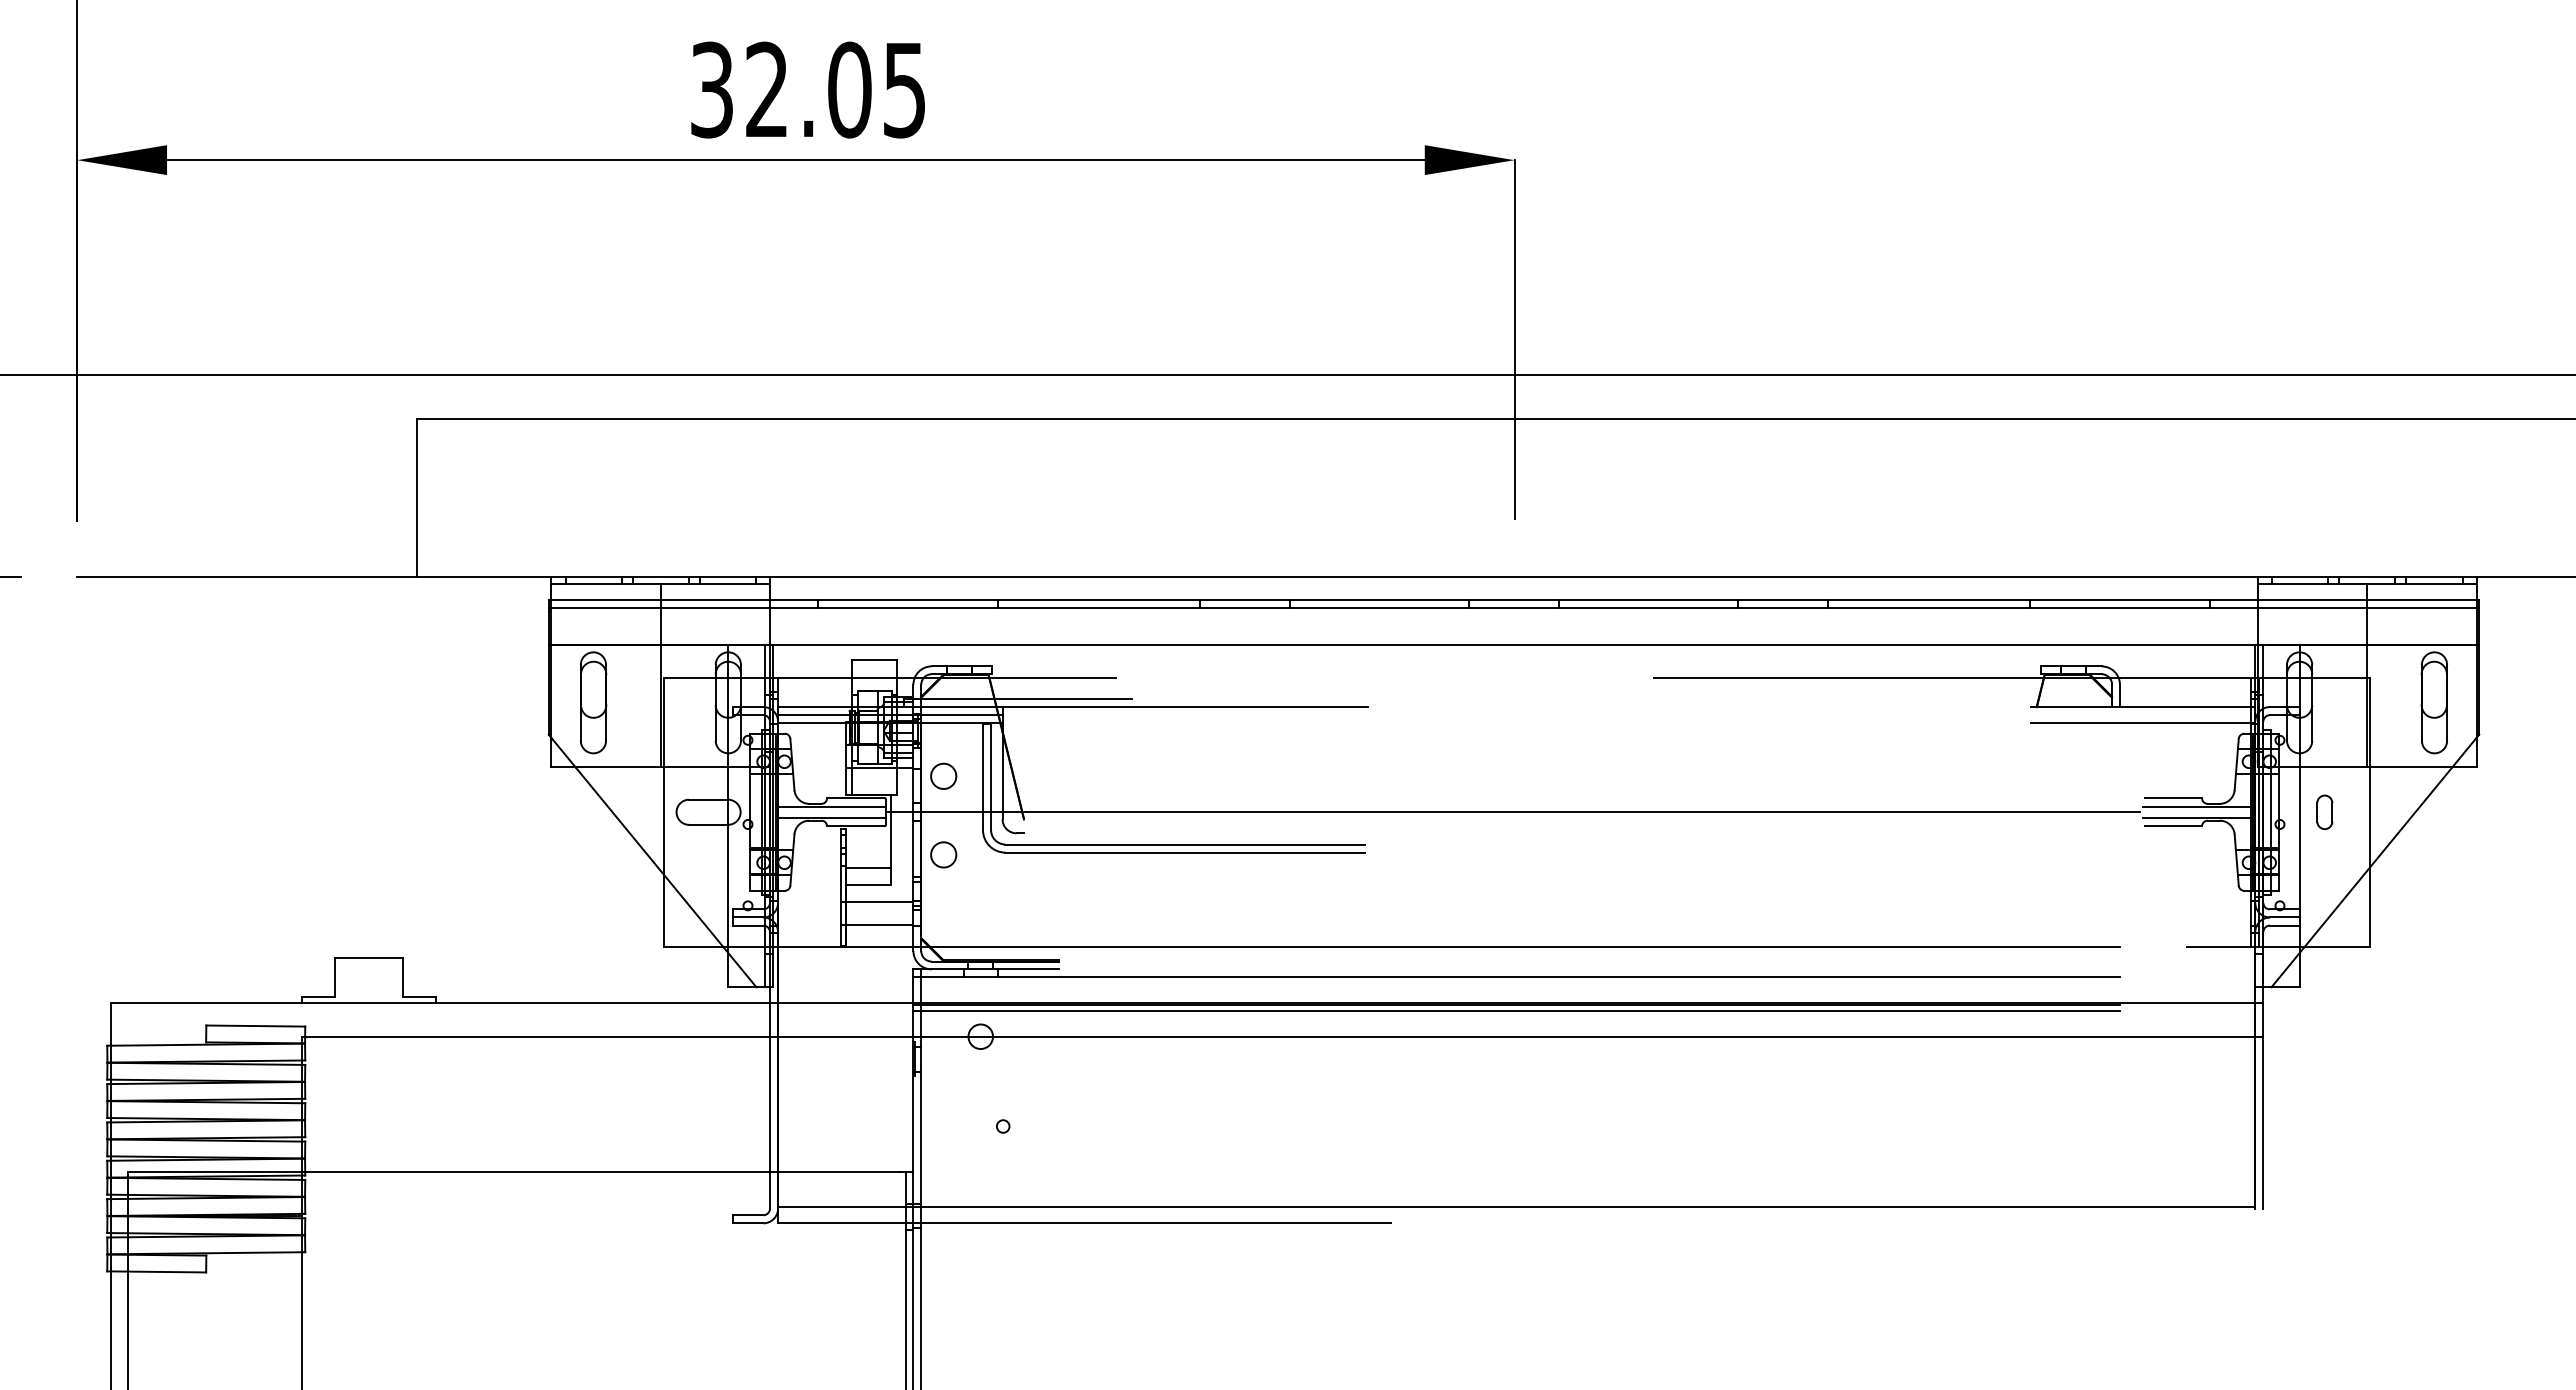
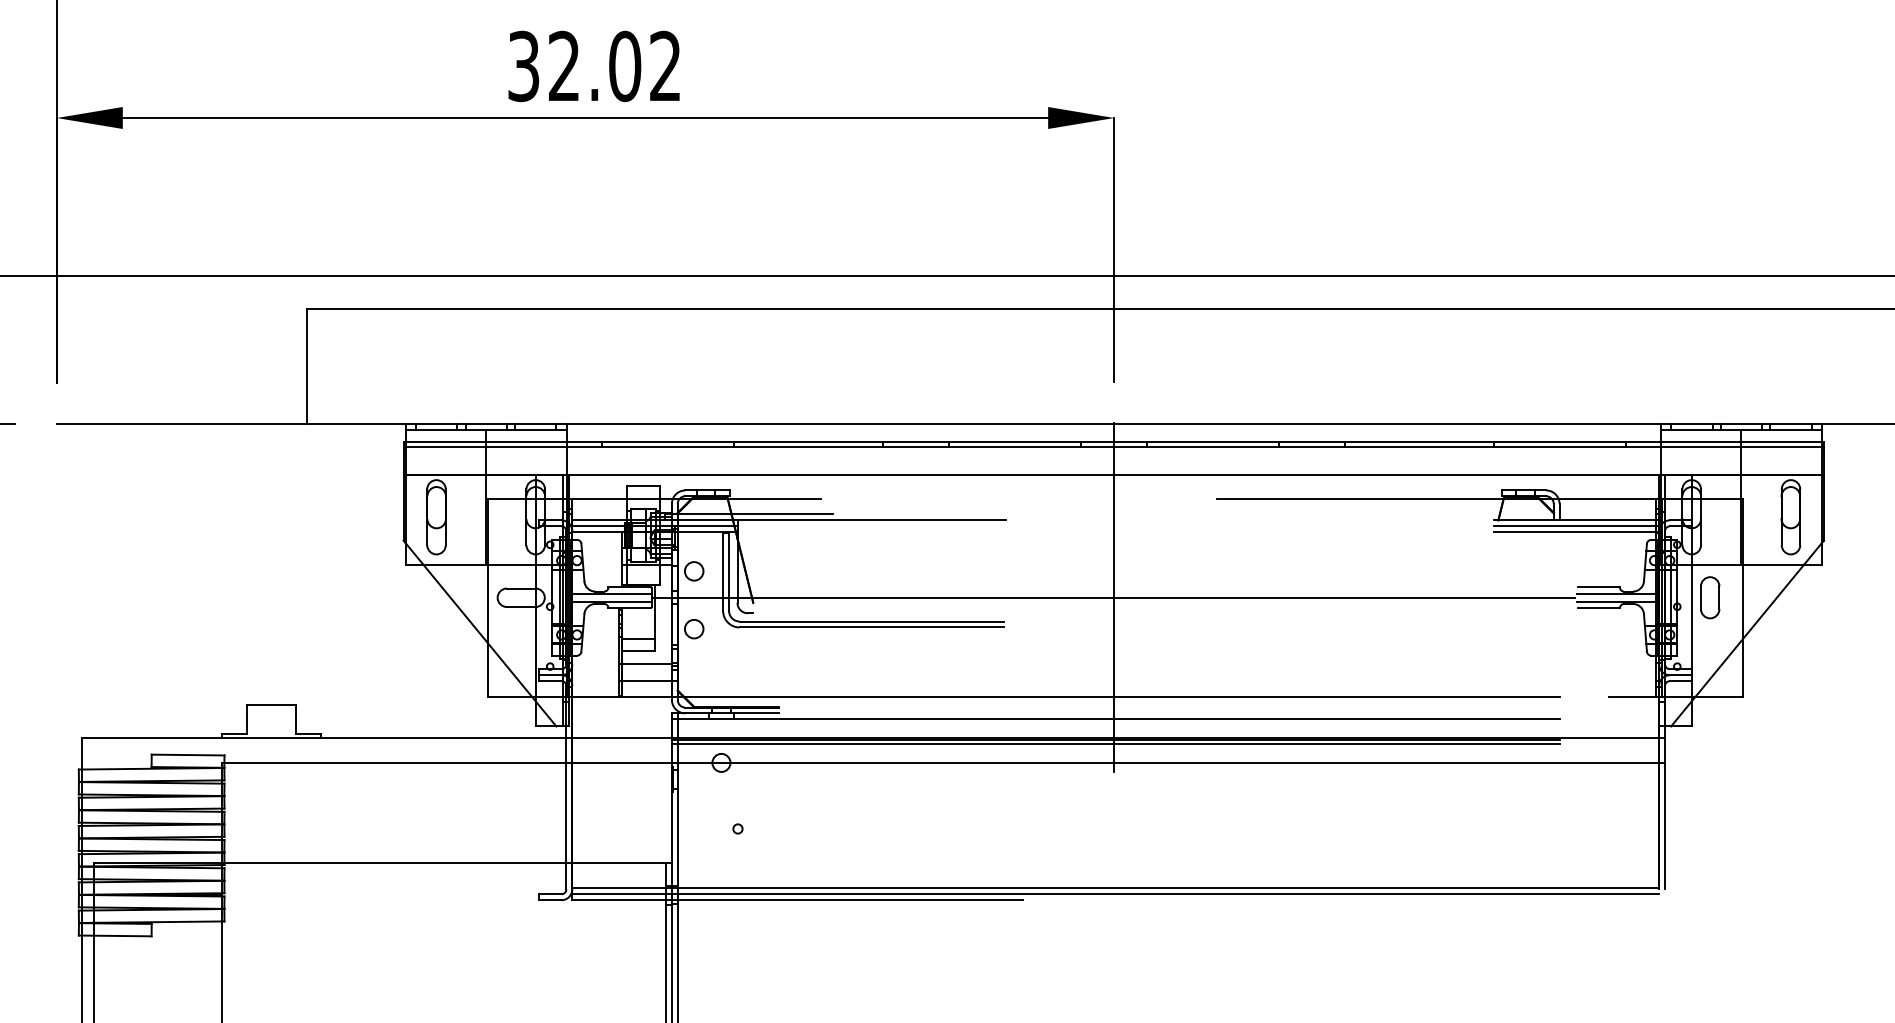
text: (903, 89) -> (664, 66), 32.05 -> 32.02
line: (2142, 715) -> (1576, 526), added
line: (1514, 812) -> (1114, 597), added
part: (2324, 812) -> (1710, 597), size x1.67
line: (1516, 1215) -> (1115, 894), added

